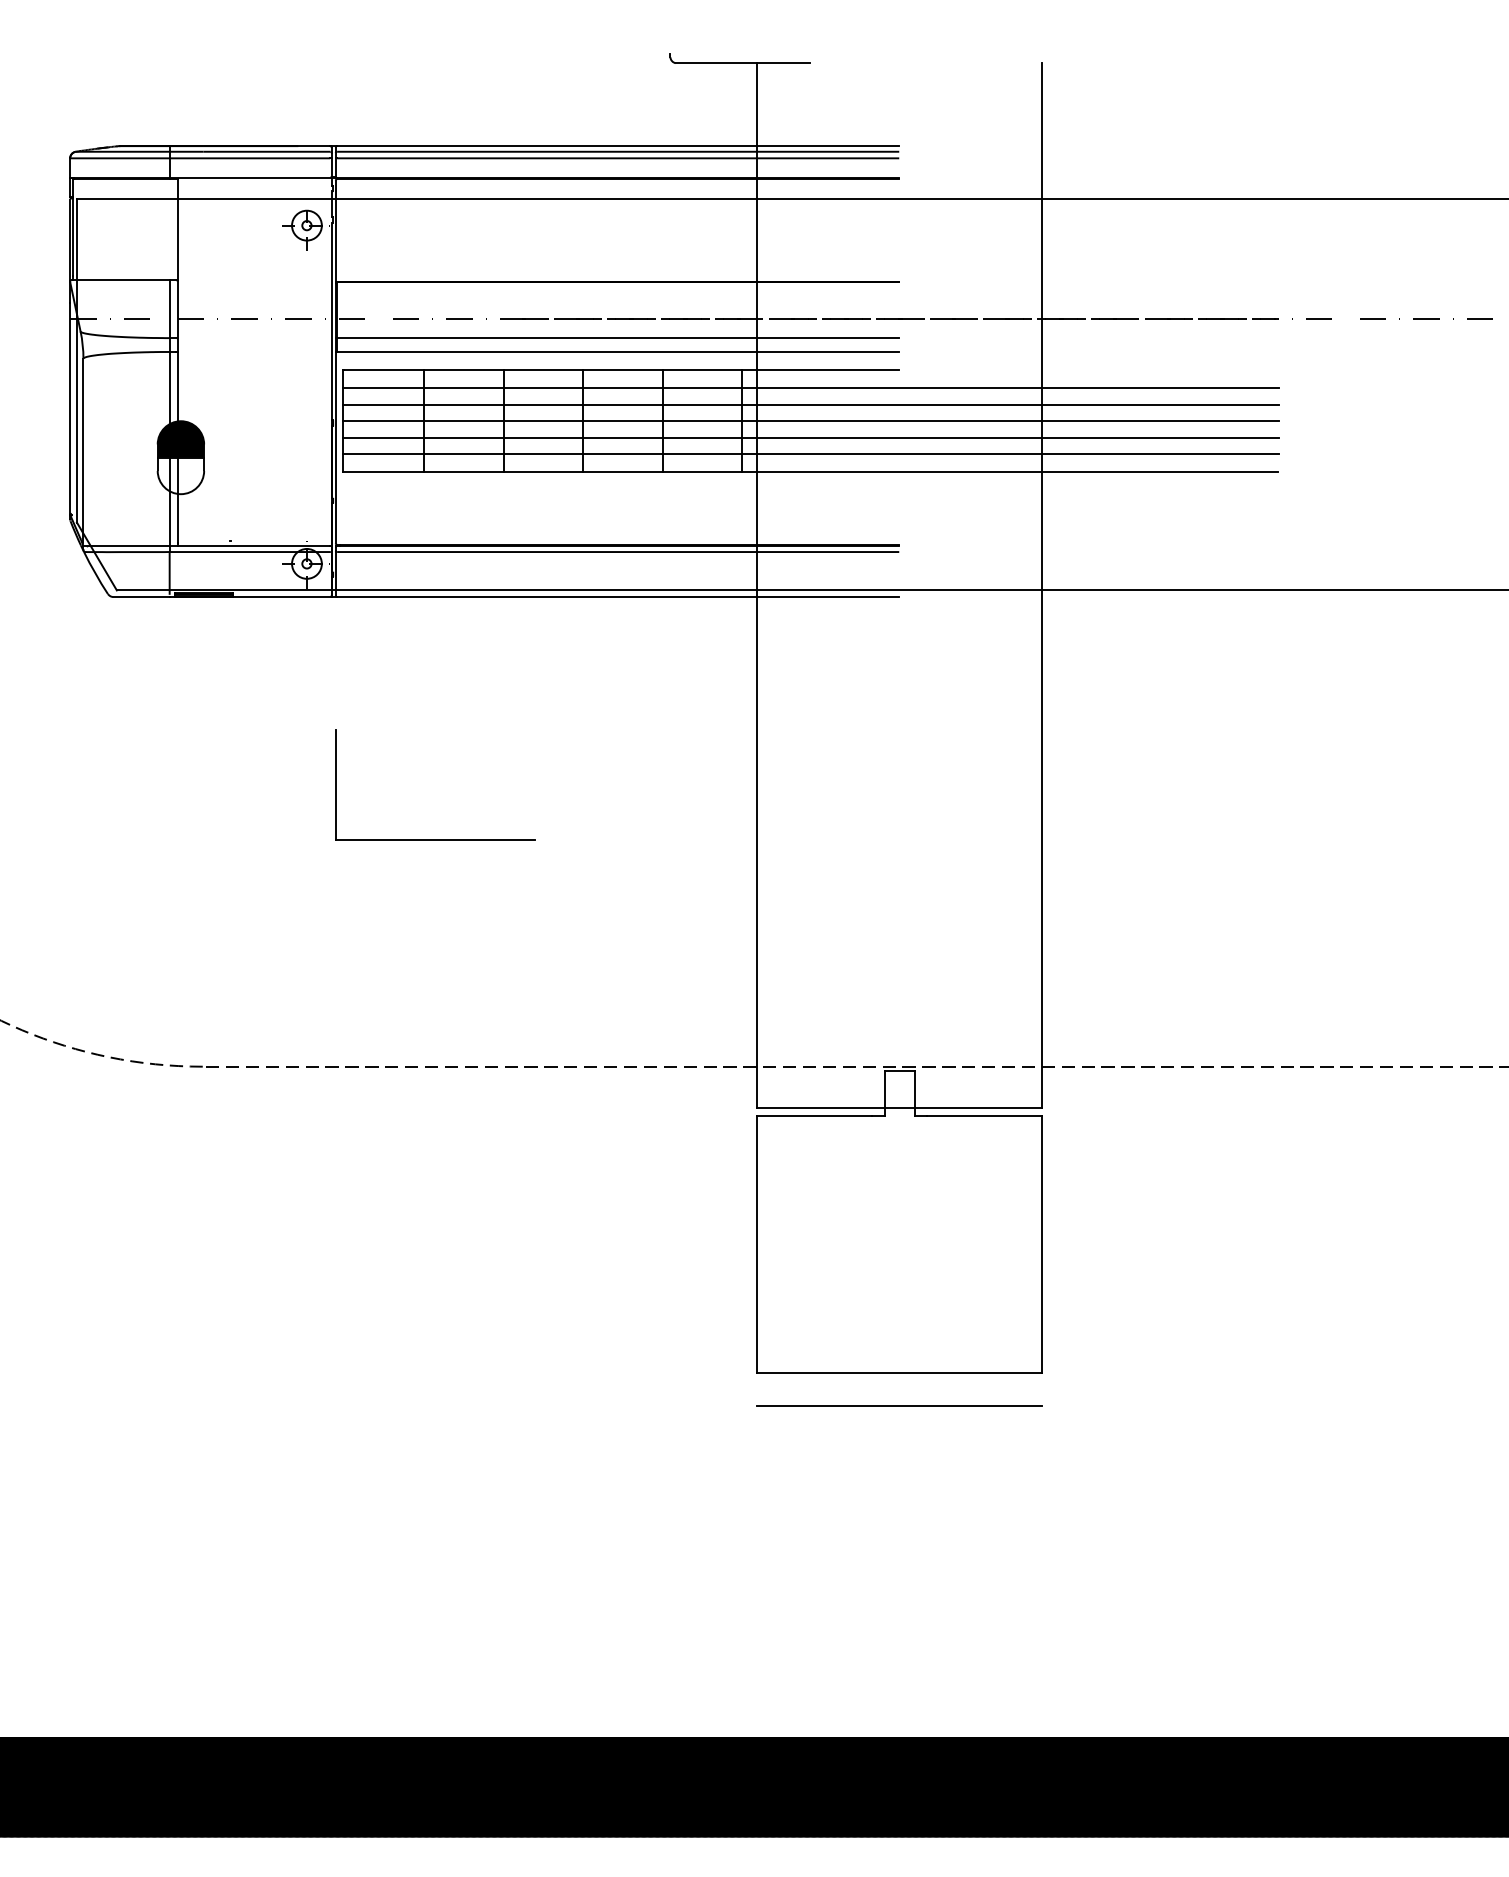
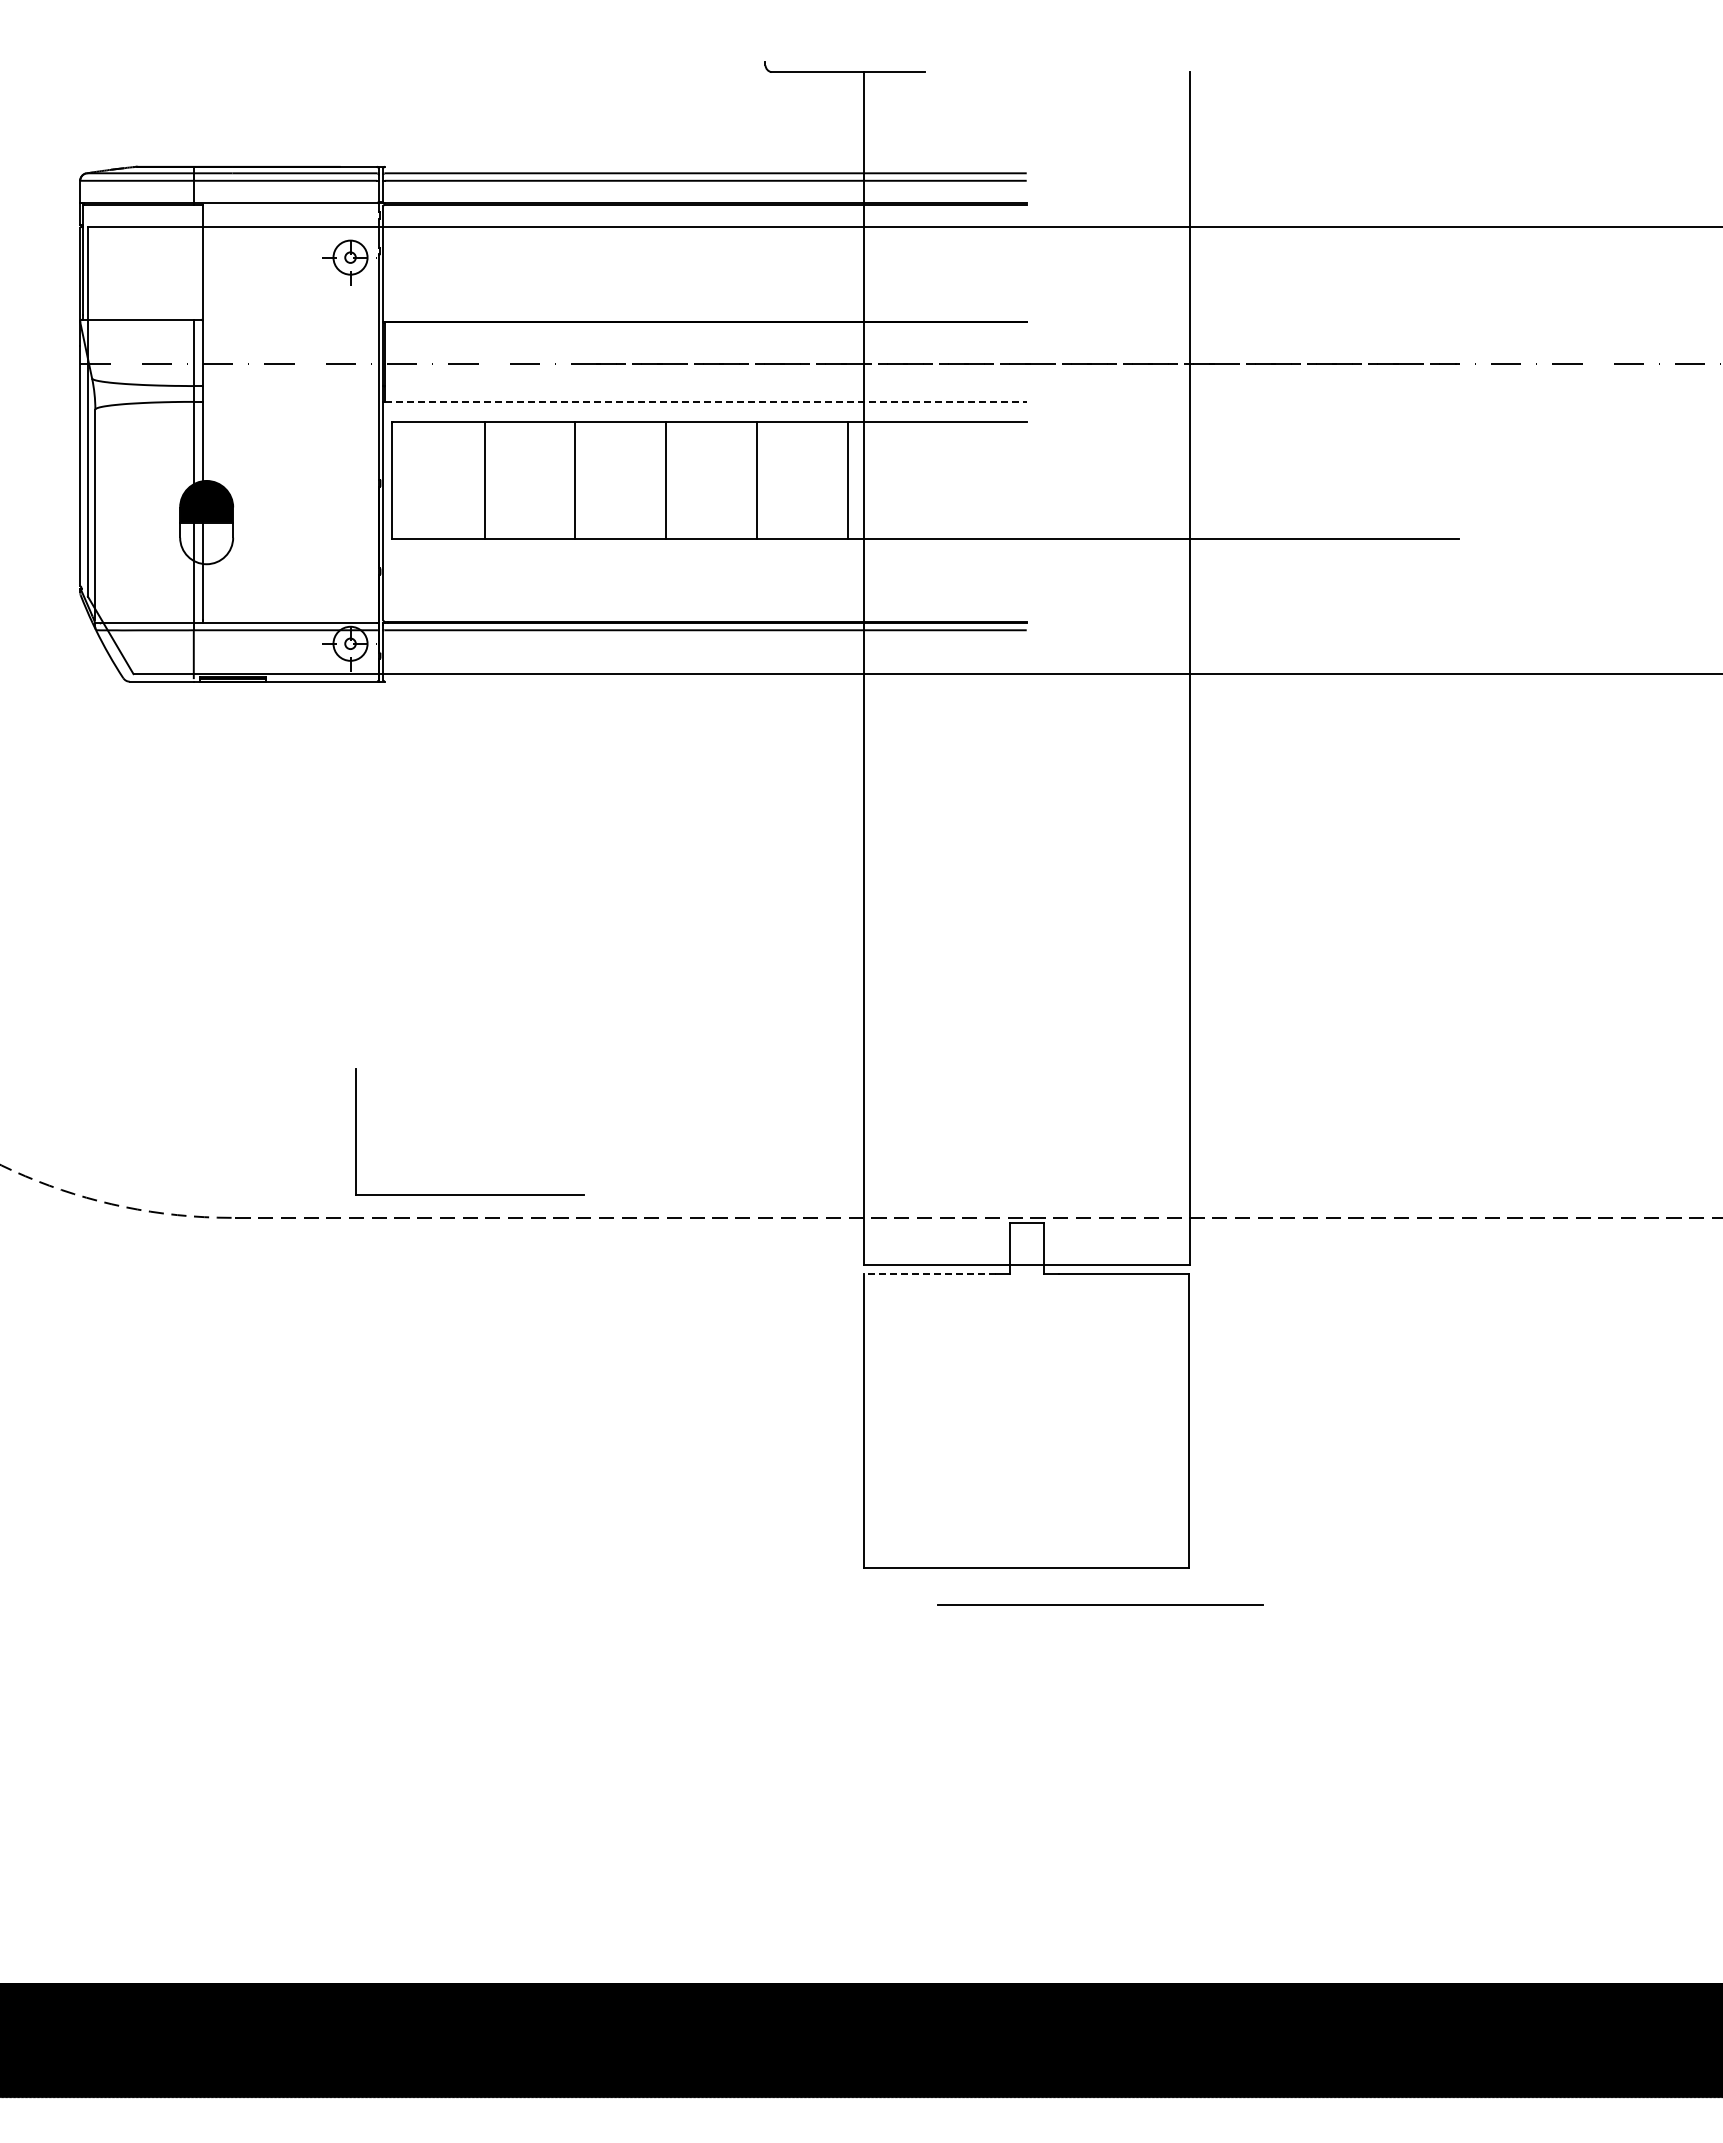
line: (617, 145) -> (705, 166), removed
line: (617, 338) -> (705, 386), removed
line: (617, 351) -> (705, 401), solid -> dashed
line: (810, 388) -> (925, 443), removed
line: (810, 405) -> (925, 462), removed
line: (810, 421) -> (925, 481), removed
line: (810, 437) -> (925, 499), removed
line: (810, 454) -> (925, 518), removed
line: (617, 596) -> (705, 681), removed
part: (434, 839) -> (469, 1194), moved
line: (814, 1115) -> (929, 1273), solid -> dashed
line: (899, 1405) -> (1100, 1604), moved

